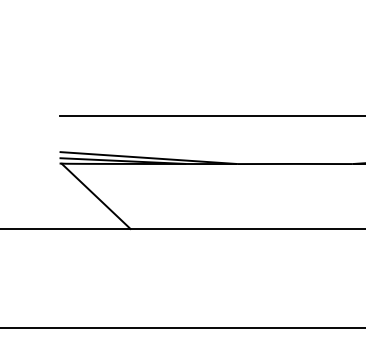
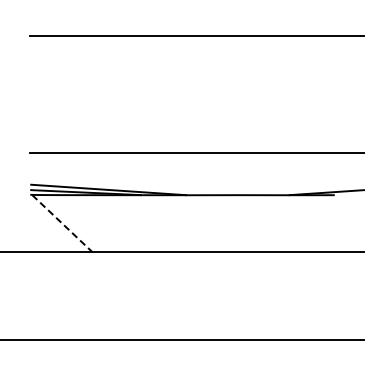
line: (96, 196) -> (62, 223), solid -> dashed

